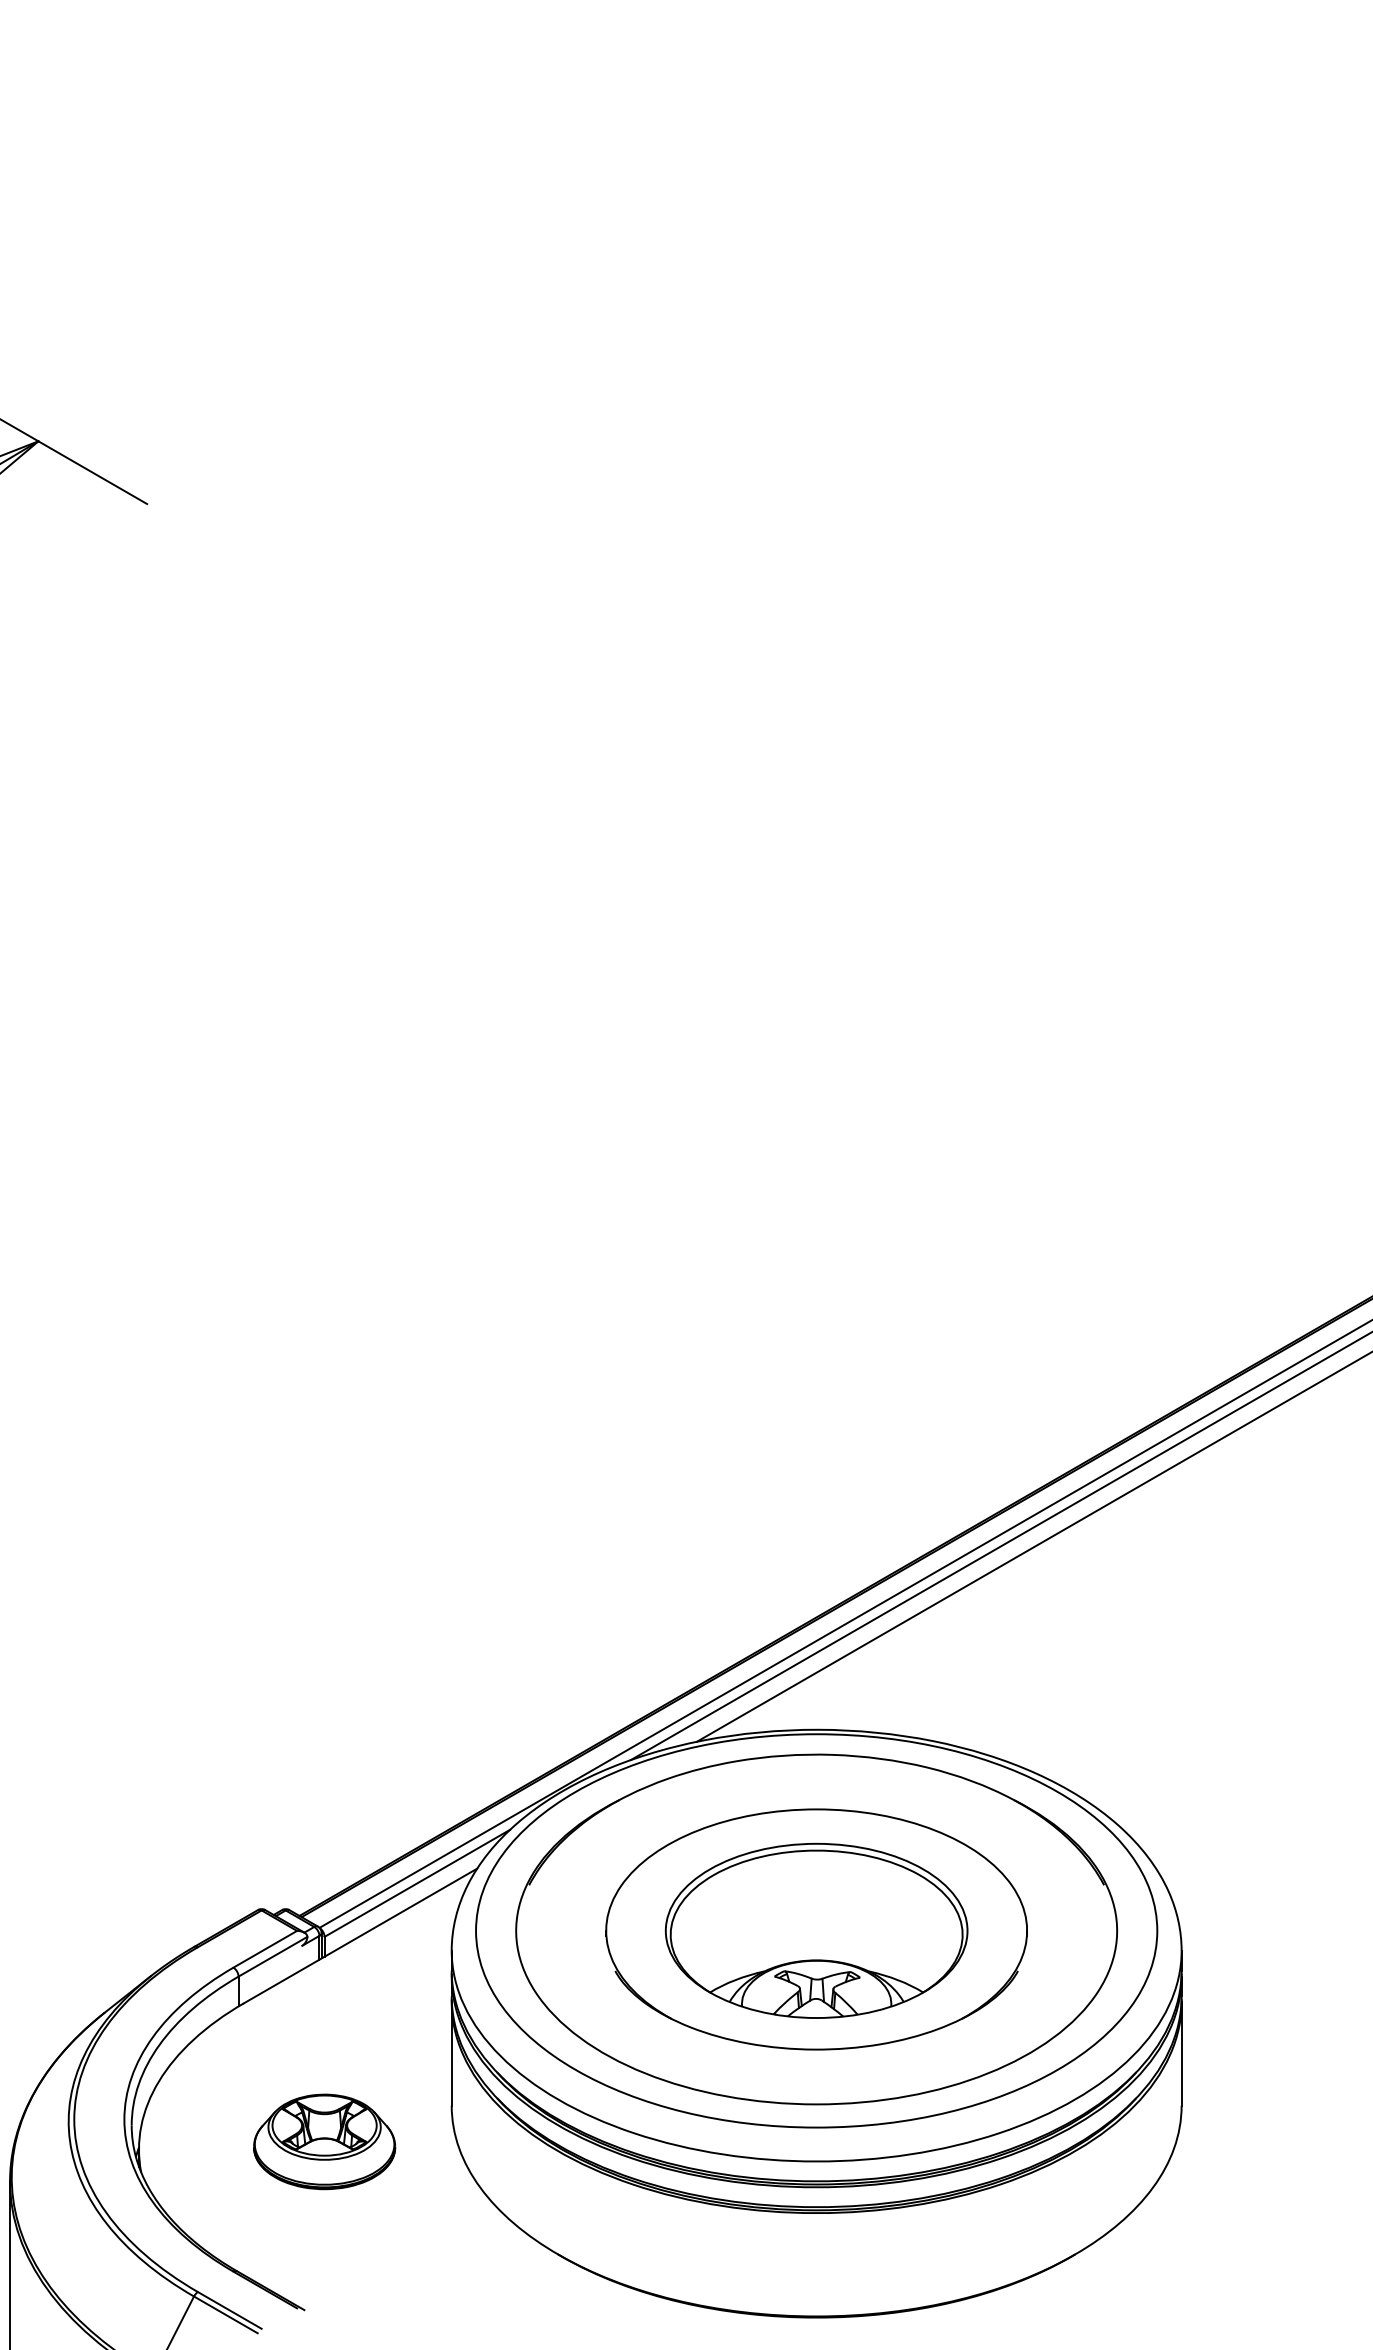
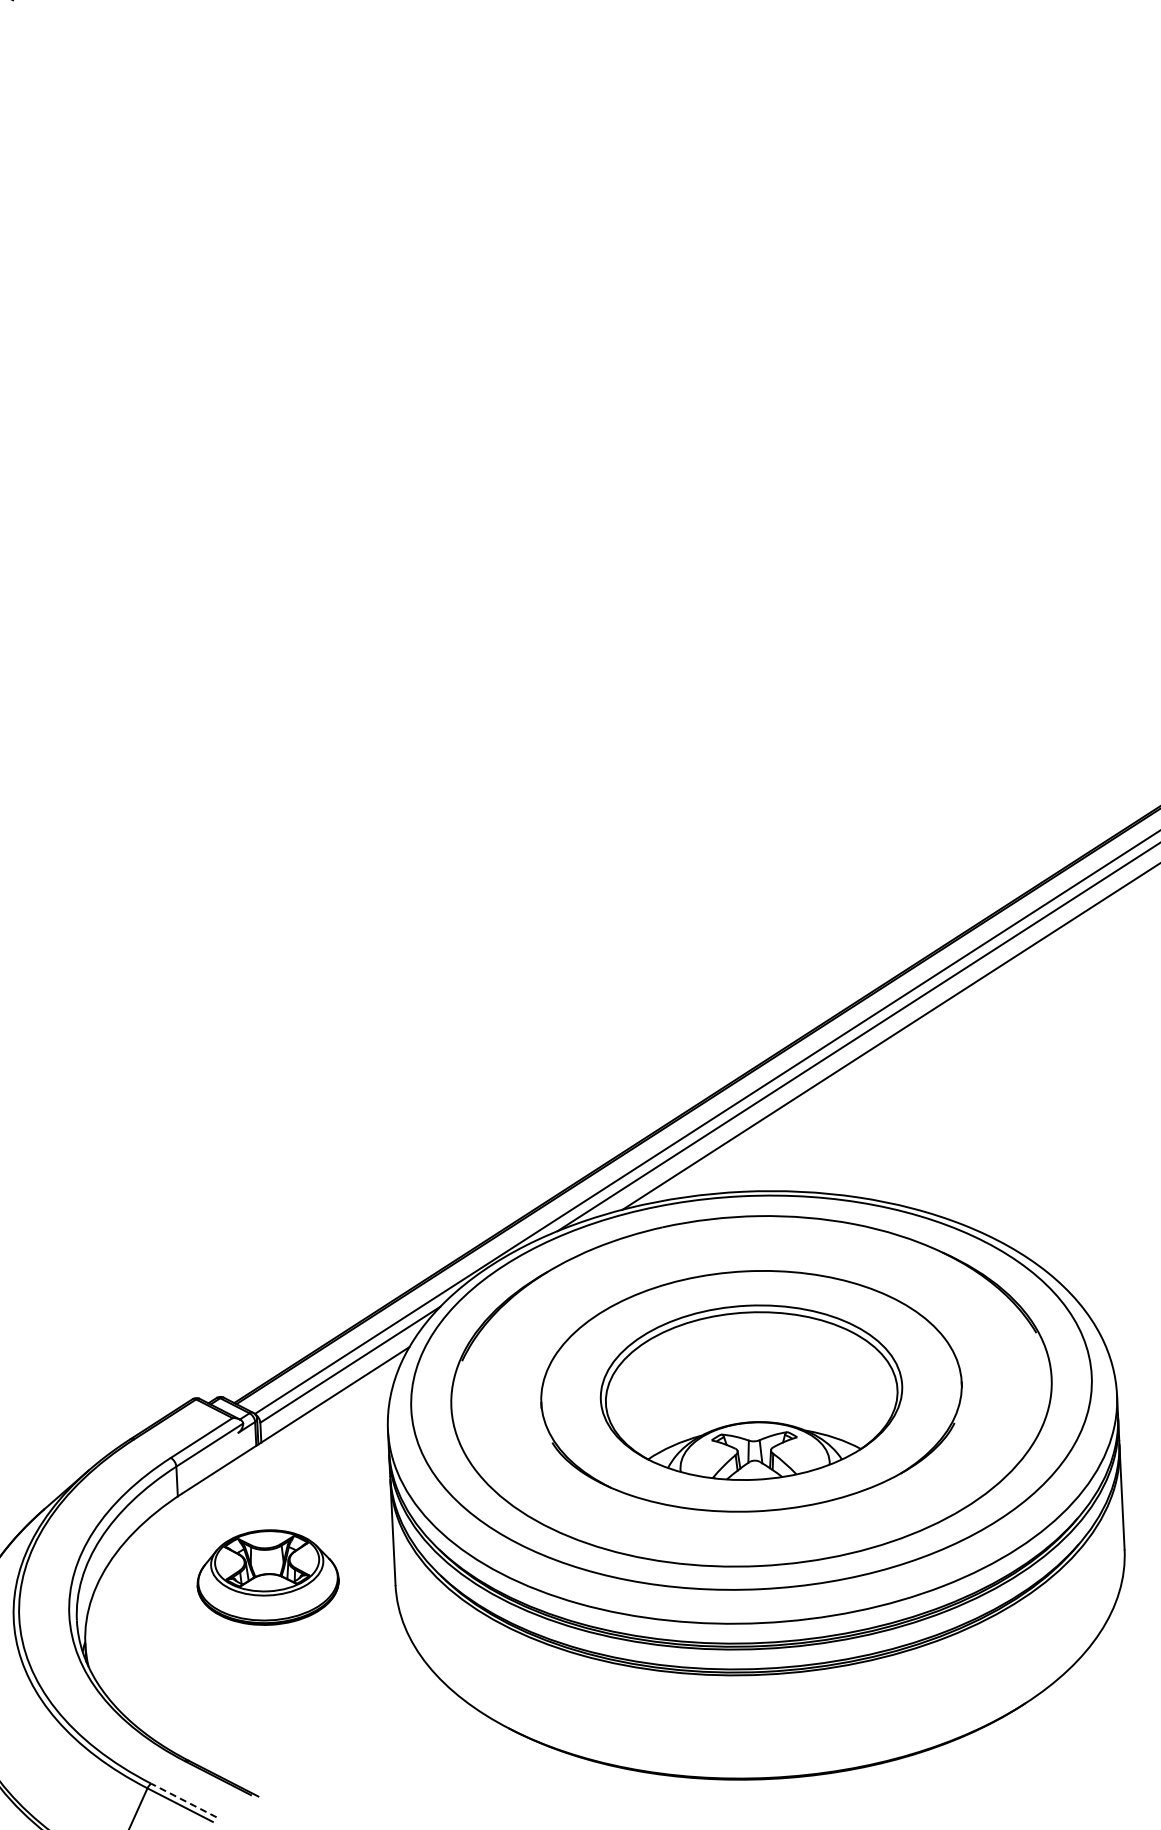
part: (324, 2141) -> (267, 1577), moved
line: (229, 2310) -> (183, 1800), solid -> dashed

